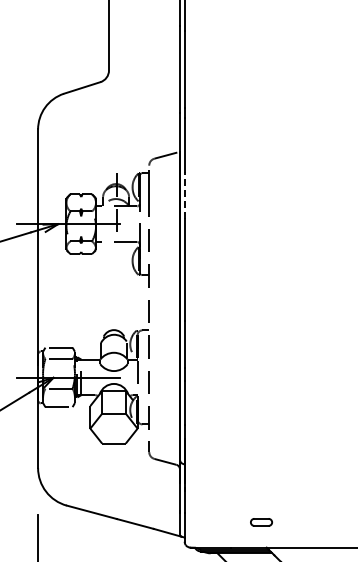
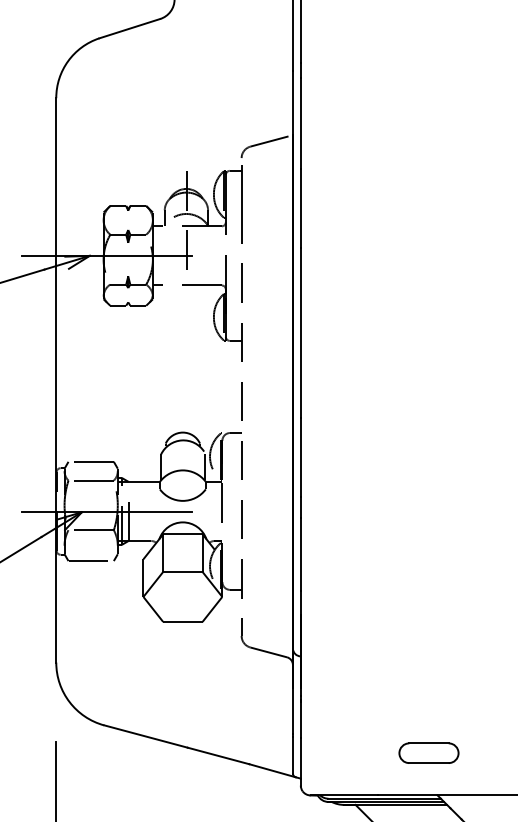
line: (184, 195) -> (300, 208), dashed -> solid
part: (261, 522) -> (428, 753), size x1.67

